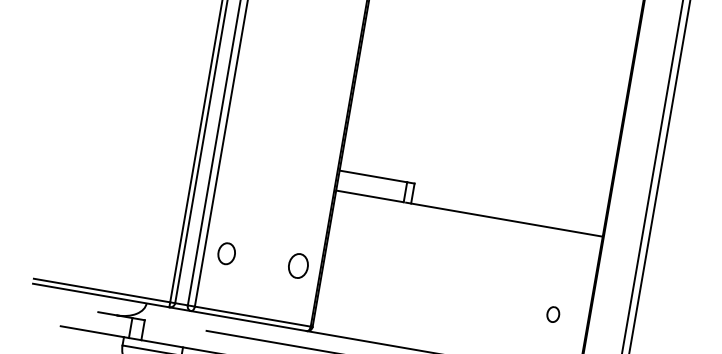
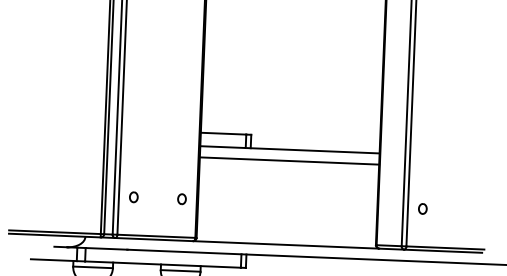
line: (466, 229) -> (289, 160), added
part: (226, 254) -> (133, 197), size x0.71
part: (297, 266) -> (181, 199), size x0.62
part: (552, 313) -> (422, 208), moved
line: (175, 325) -> (106, 248), added

